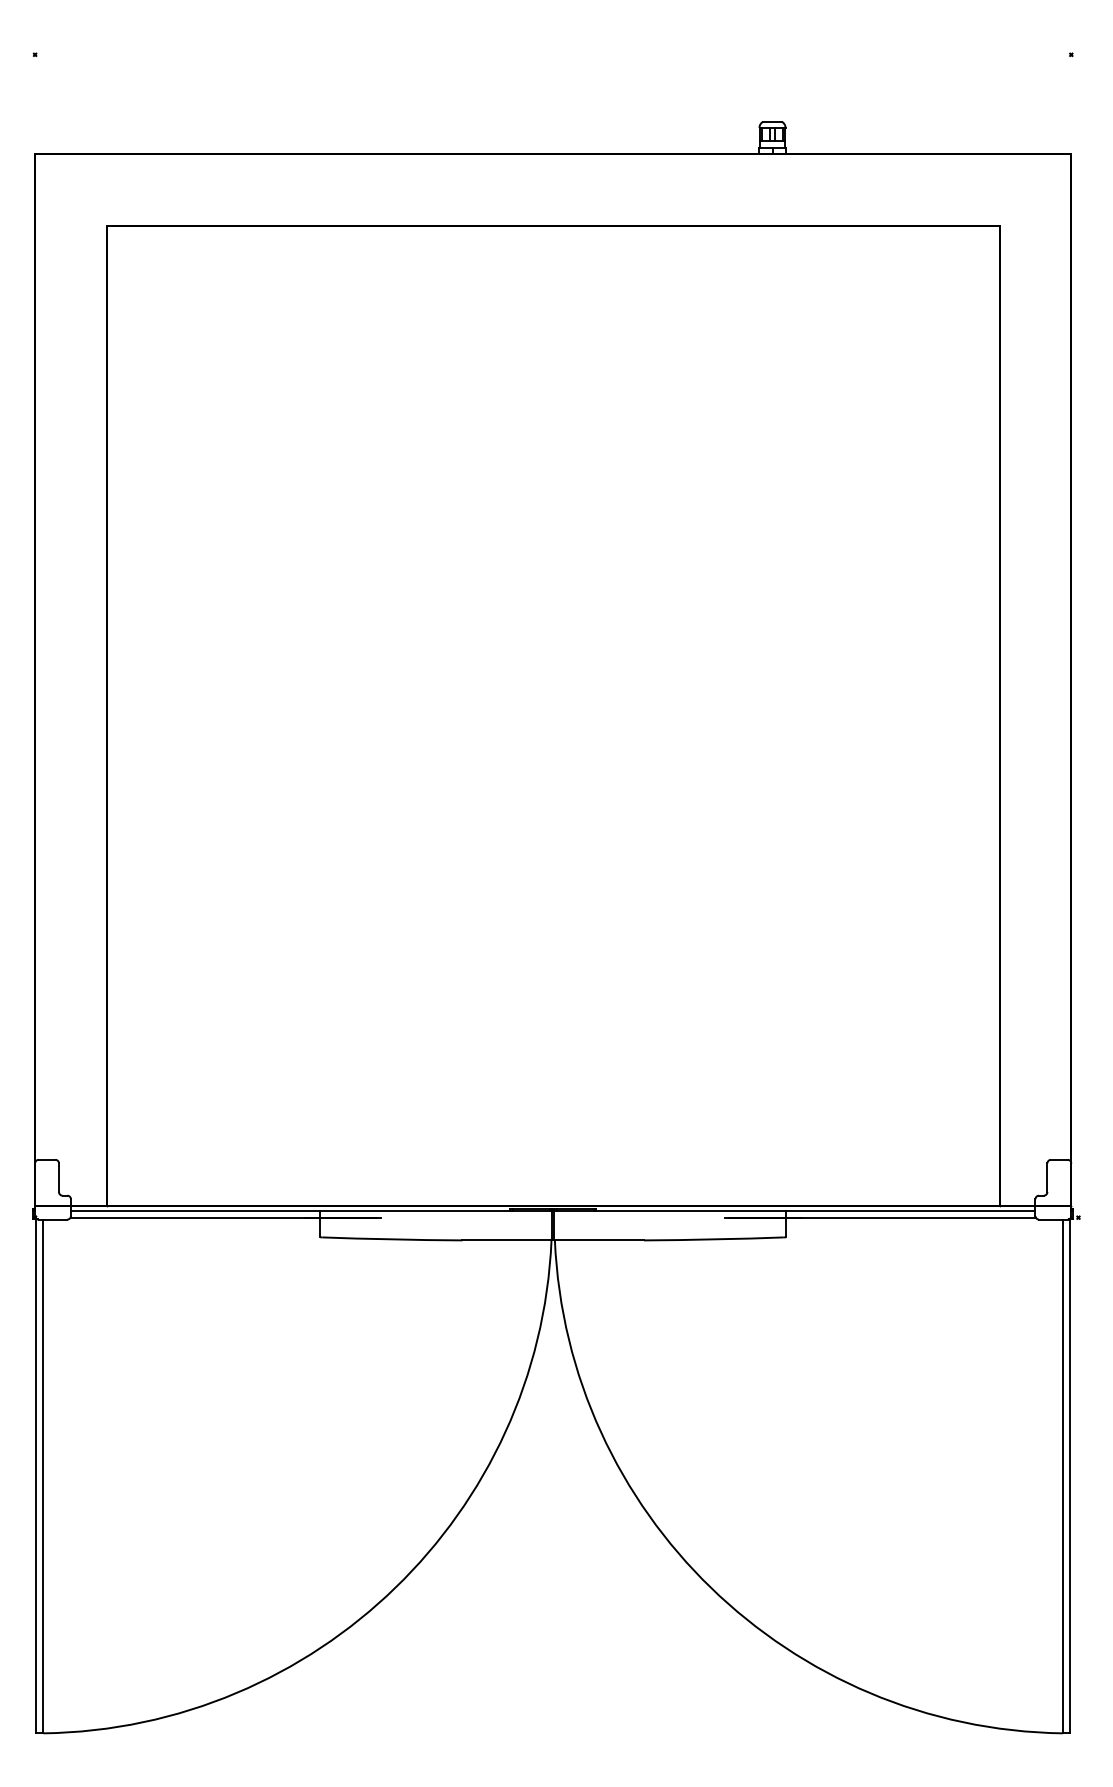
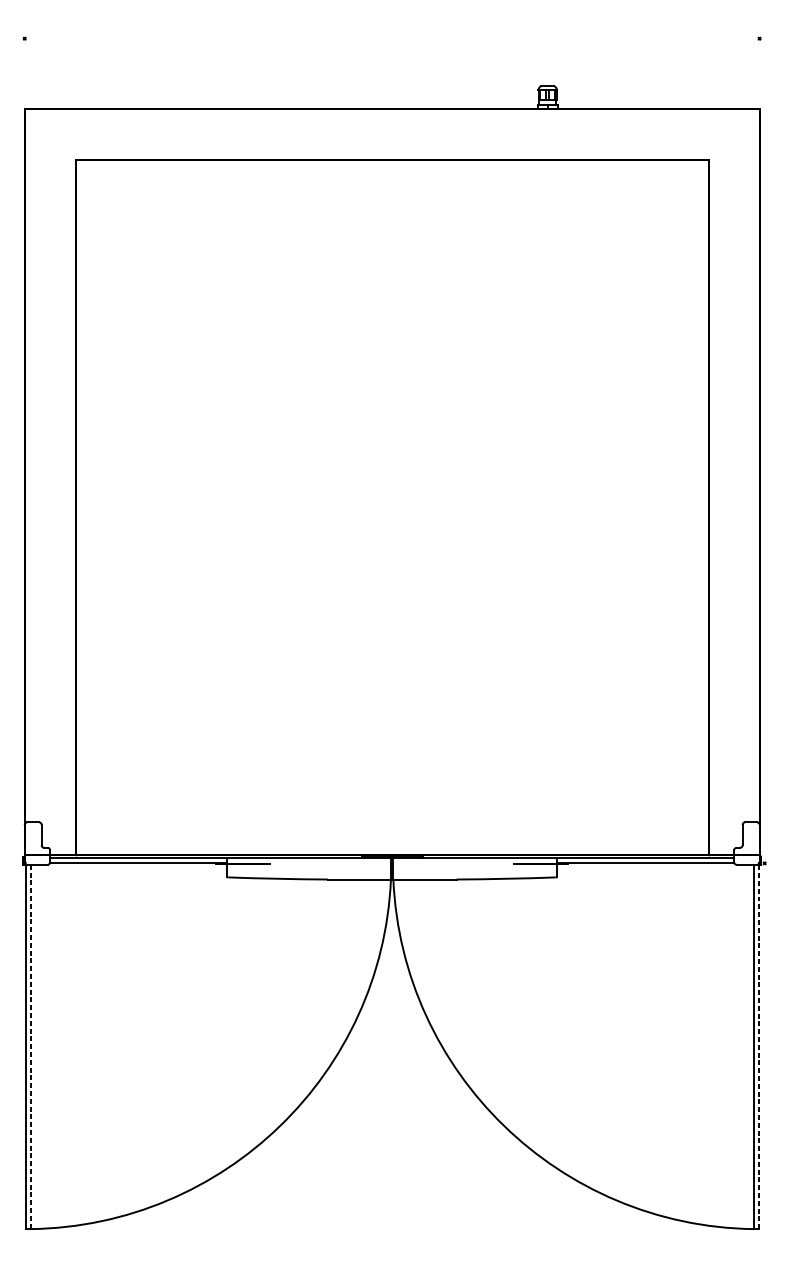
line: (43, 1476) -> (30, 1046), solid -> dashed
line: (1070, 1476) -> (759, 1046), solid -> dashed

